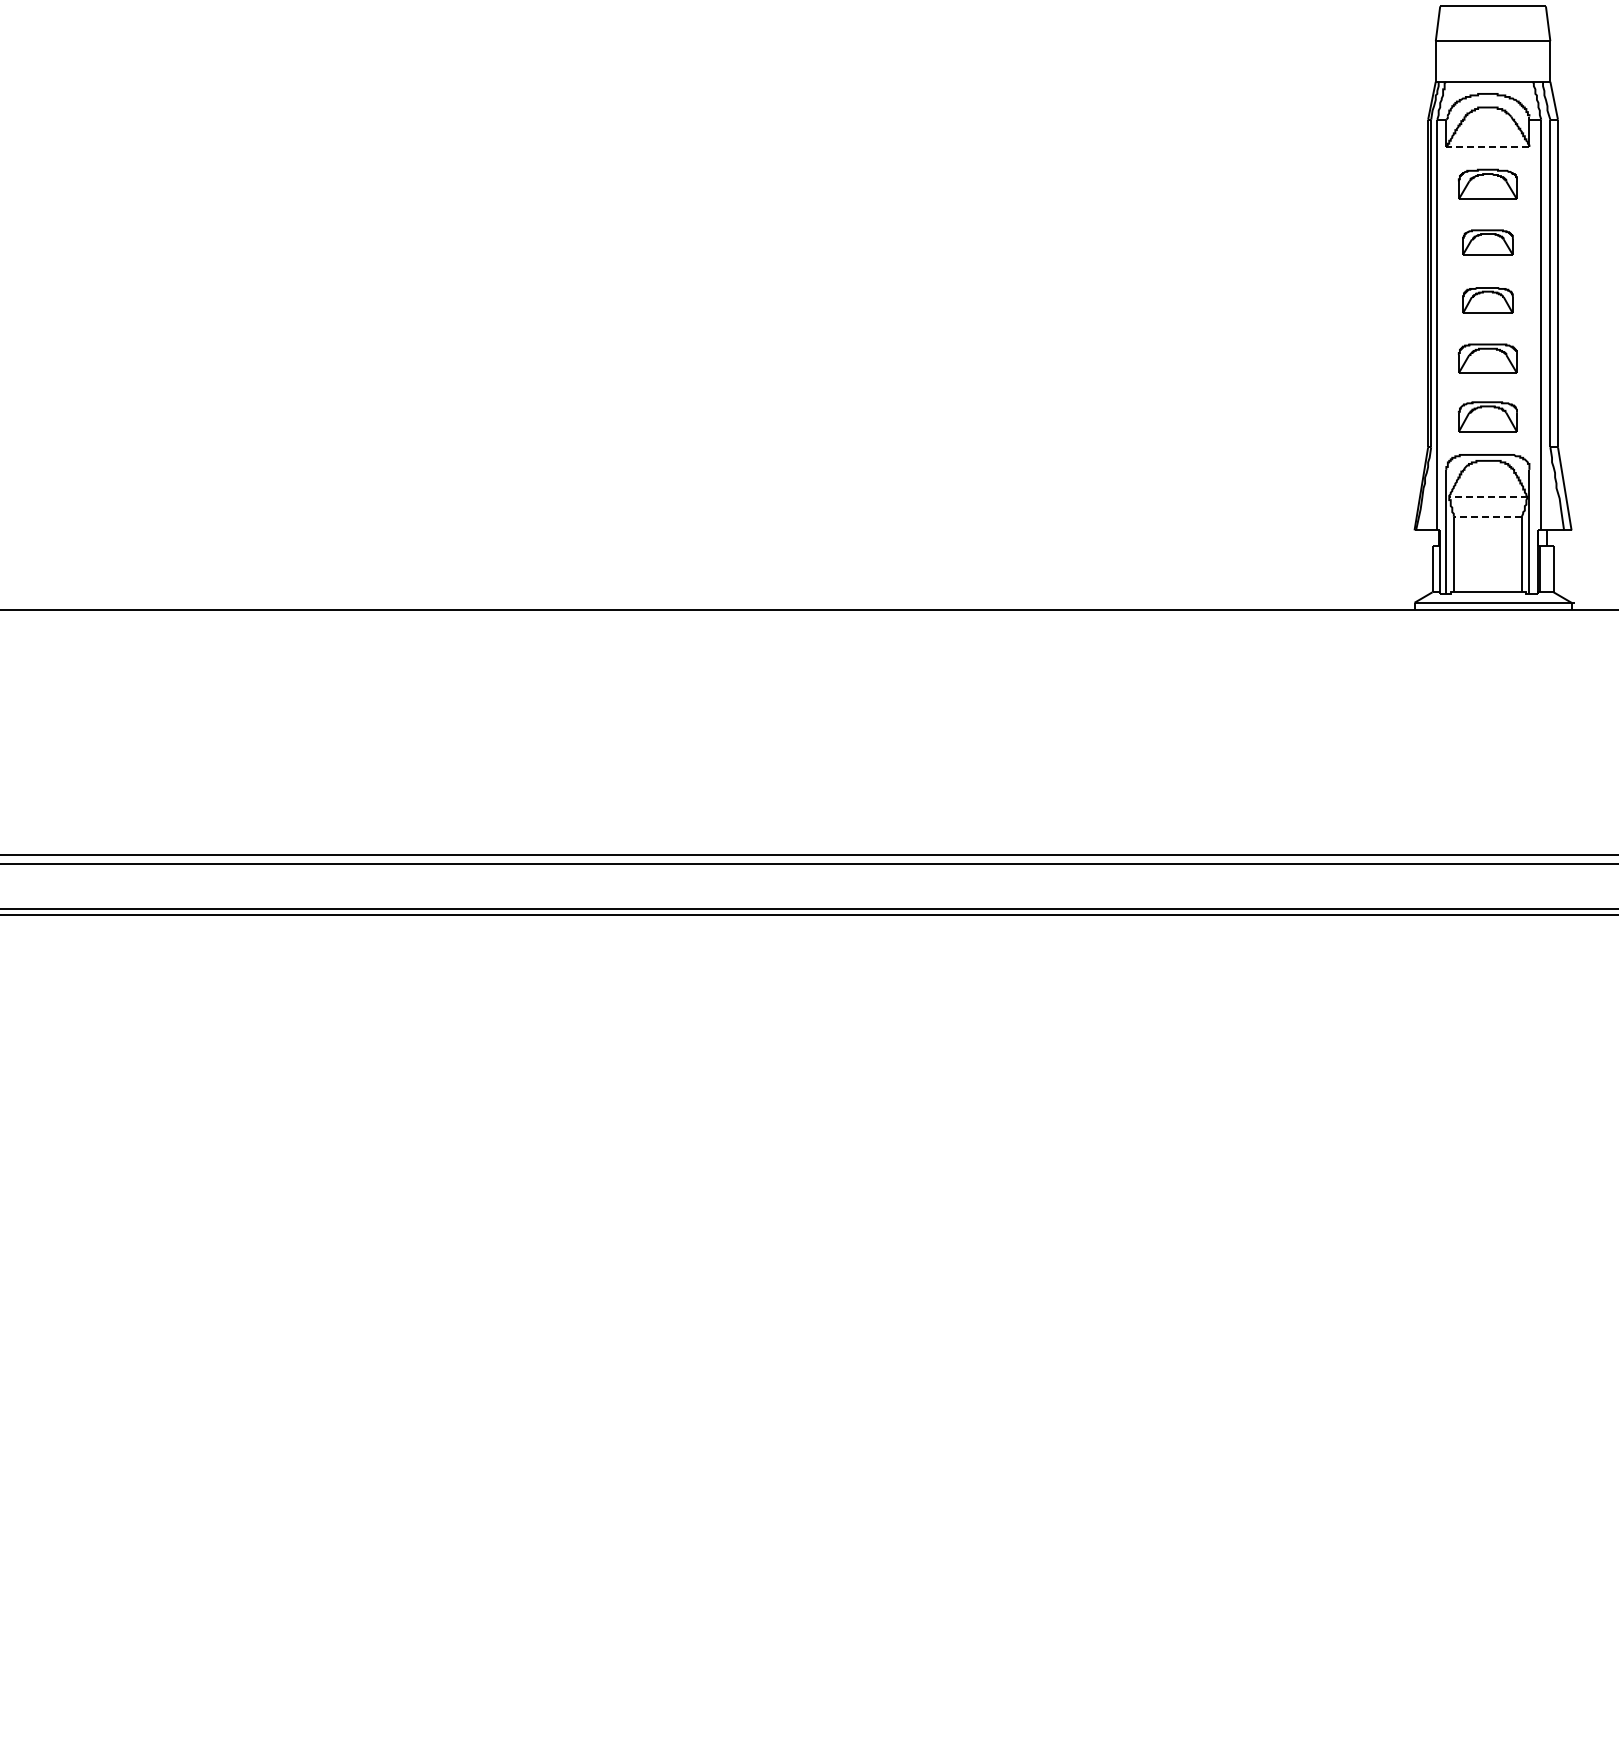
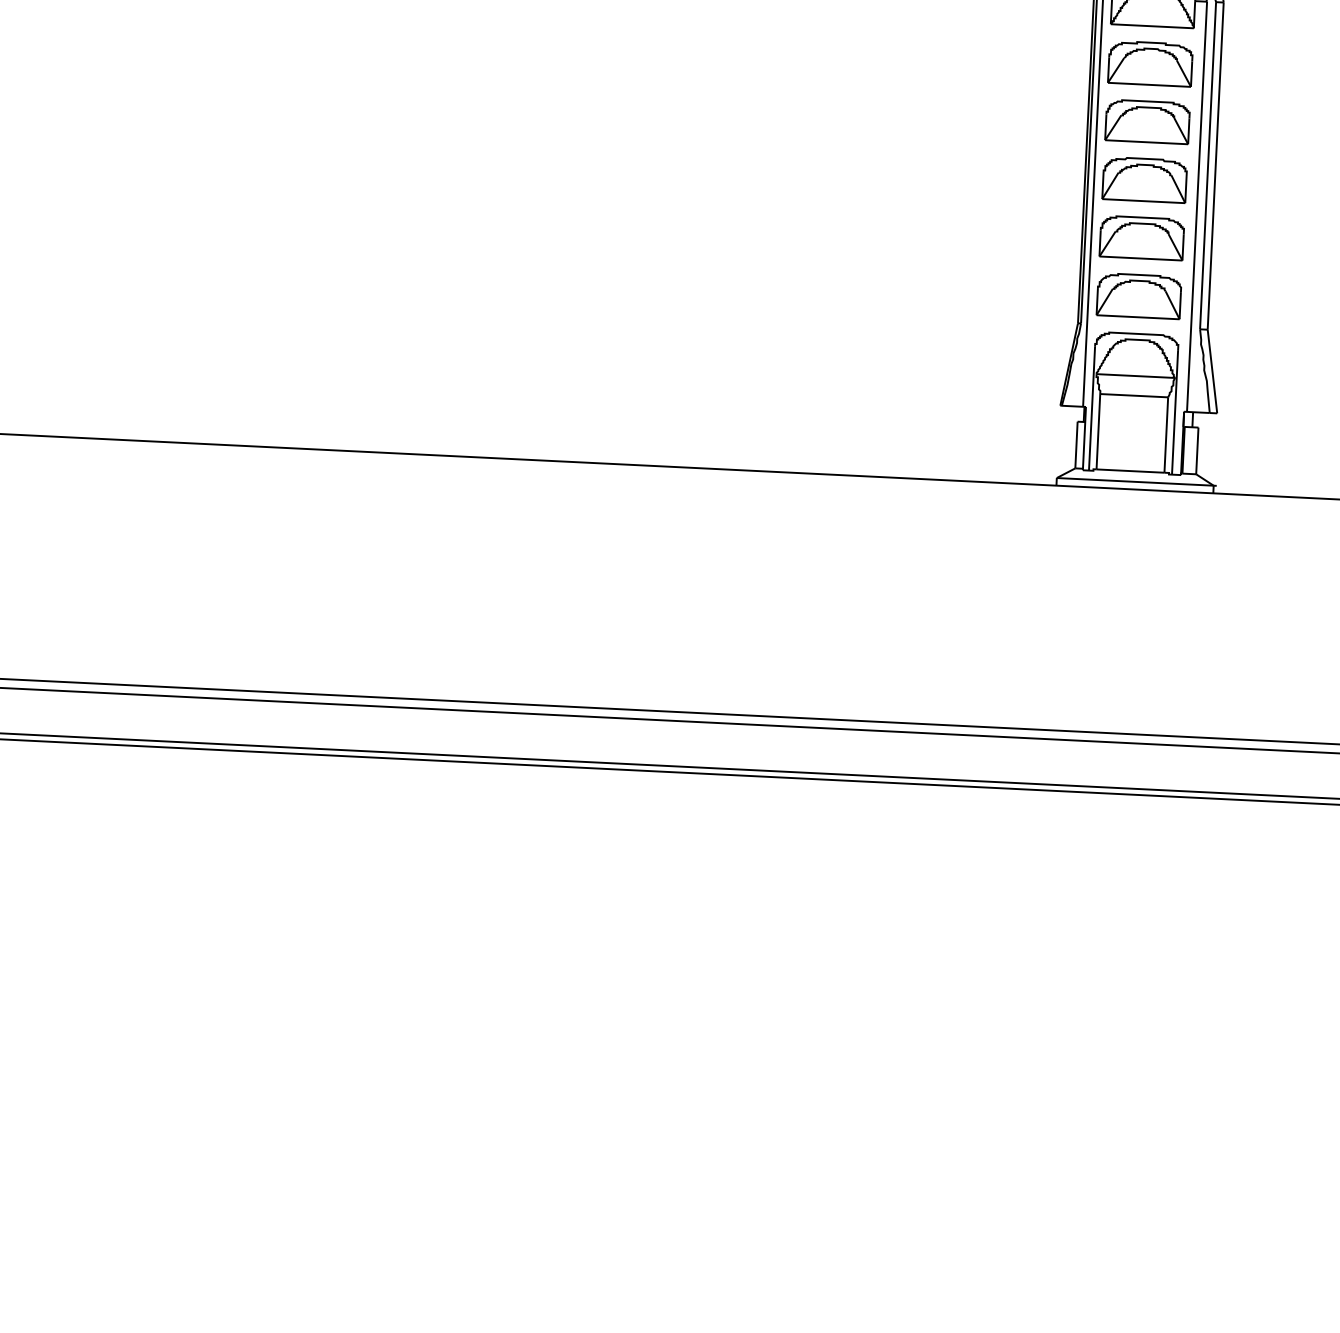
line: (1487, 146) -> (1151, 25), dashed -> solid
part: (1487, 184) -> (1150, 63), size x1.43
part: (1487, 242) -> (1147, 121), size x1.67
part: (1487, 300) -> (1144, 179), size x1.67
part: (1487, 358) -> (1141, 237), size x1.43
part: (1487, 416) -> (1138, 295), size x1.43
line: (1488, 497) -> (1135, 376), dashed -> solid
line: (1487, 516) -> (1133, 395), dashed -> solid

